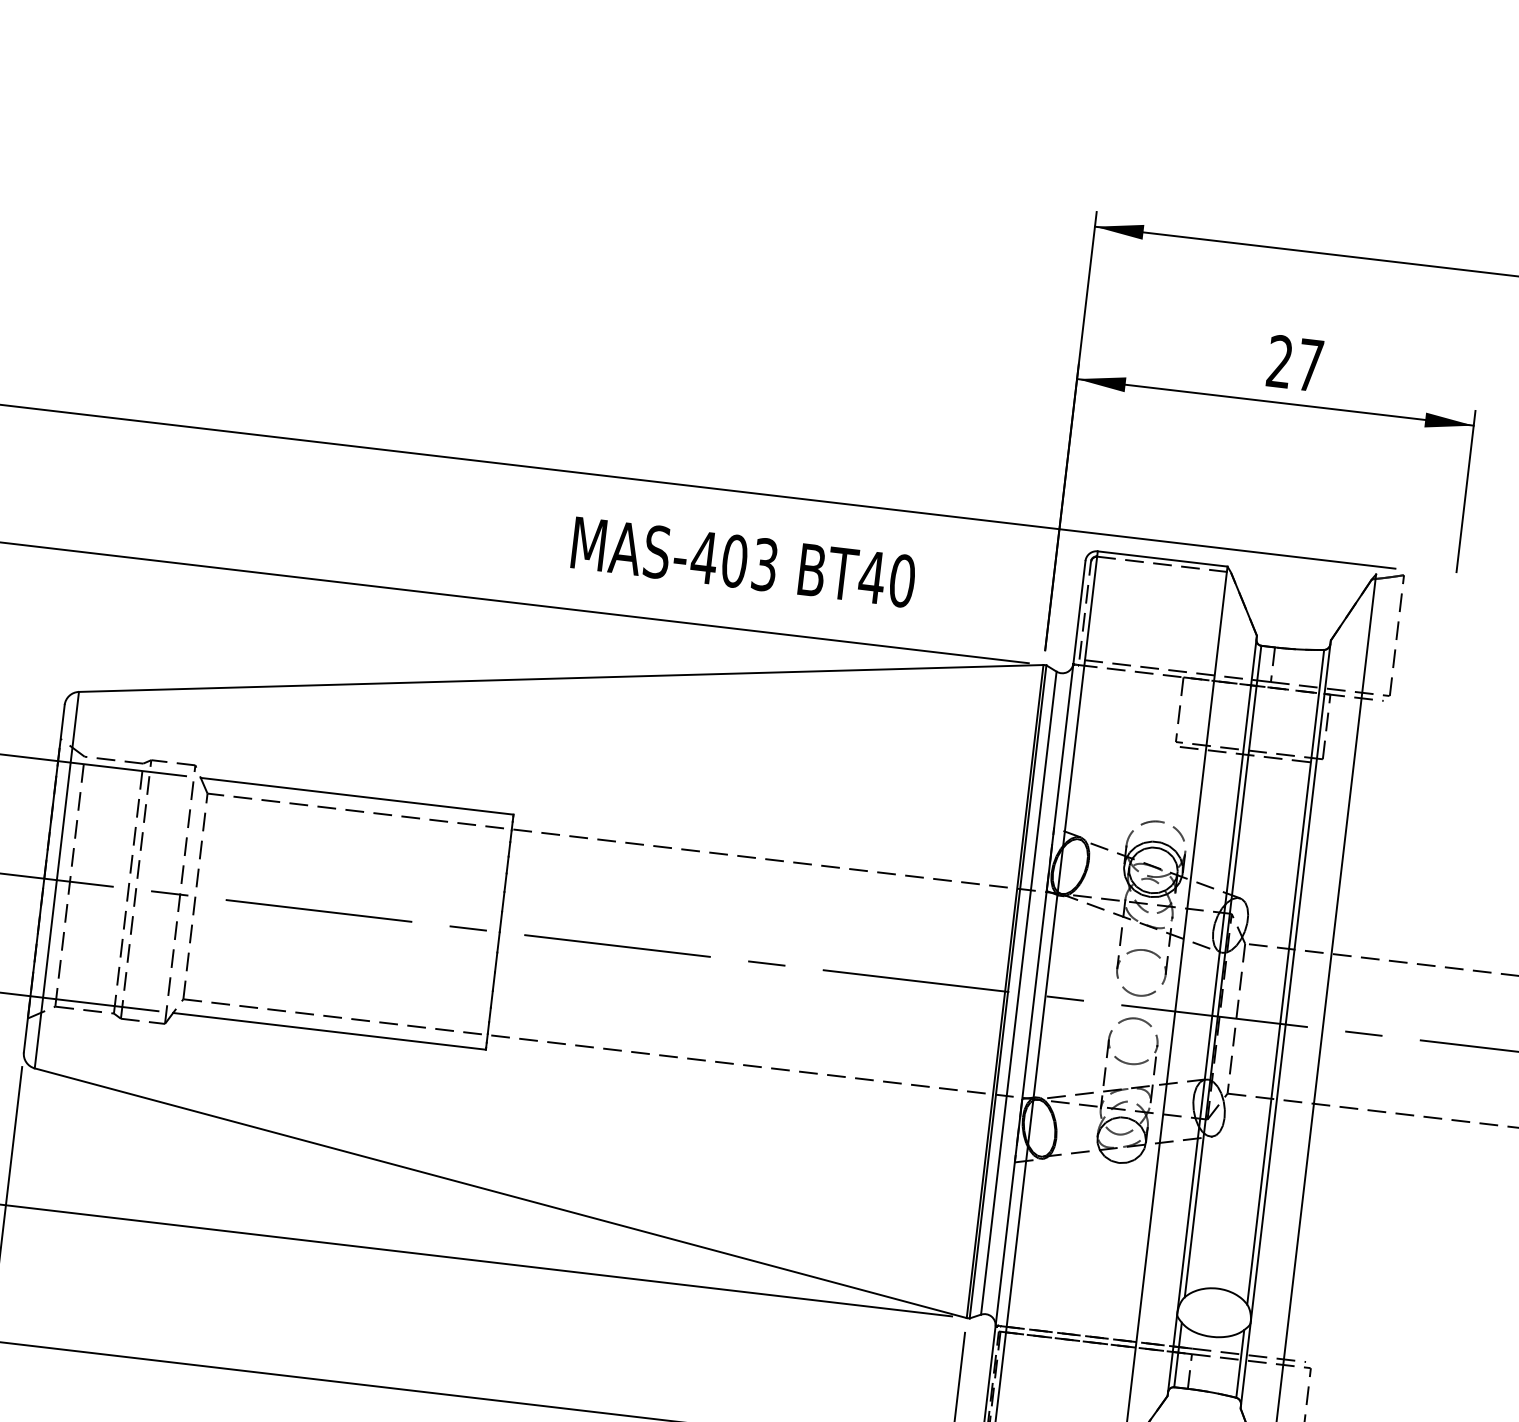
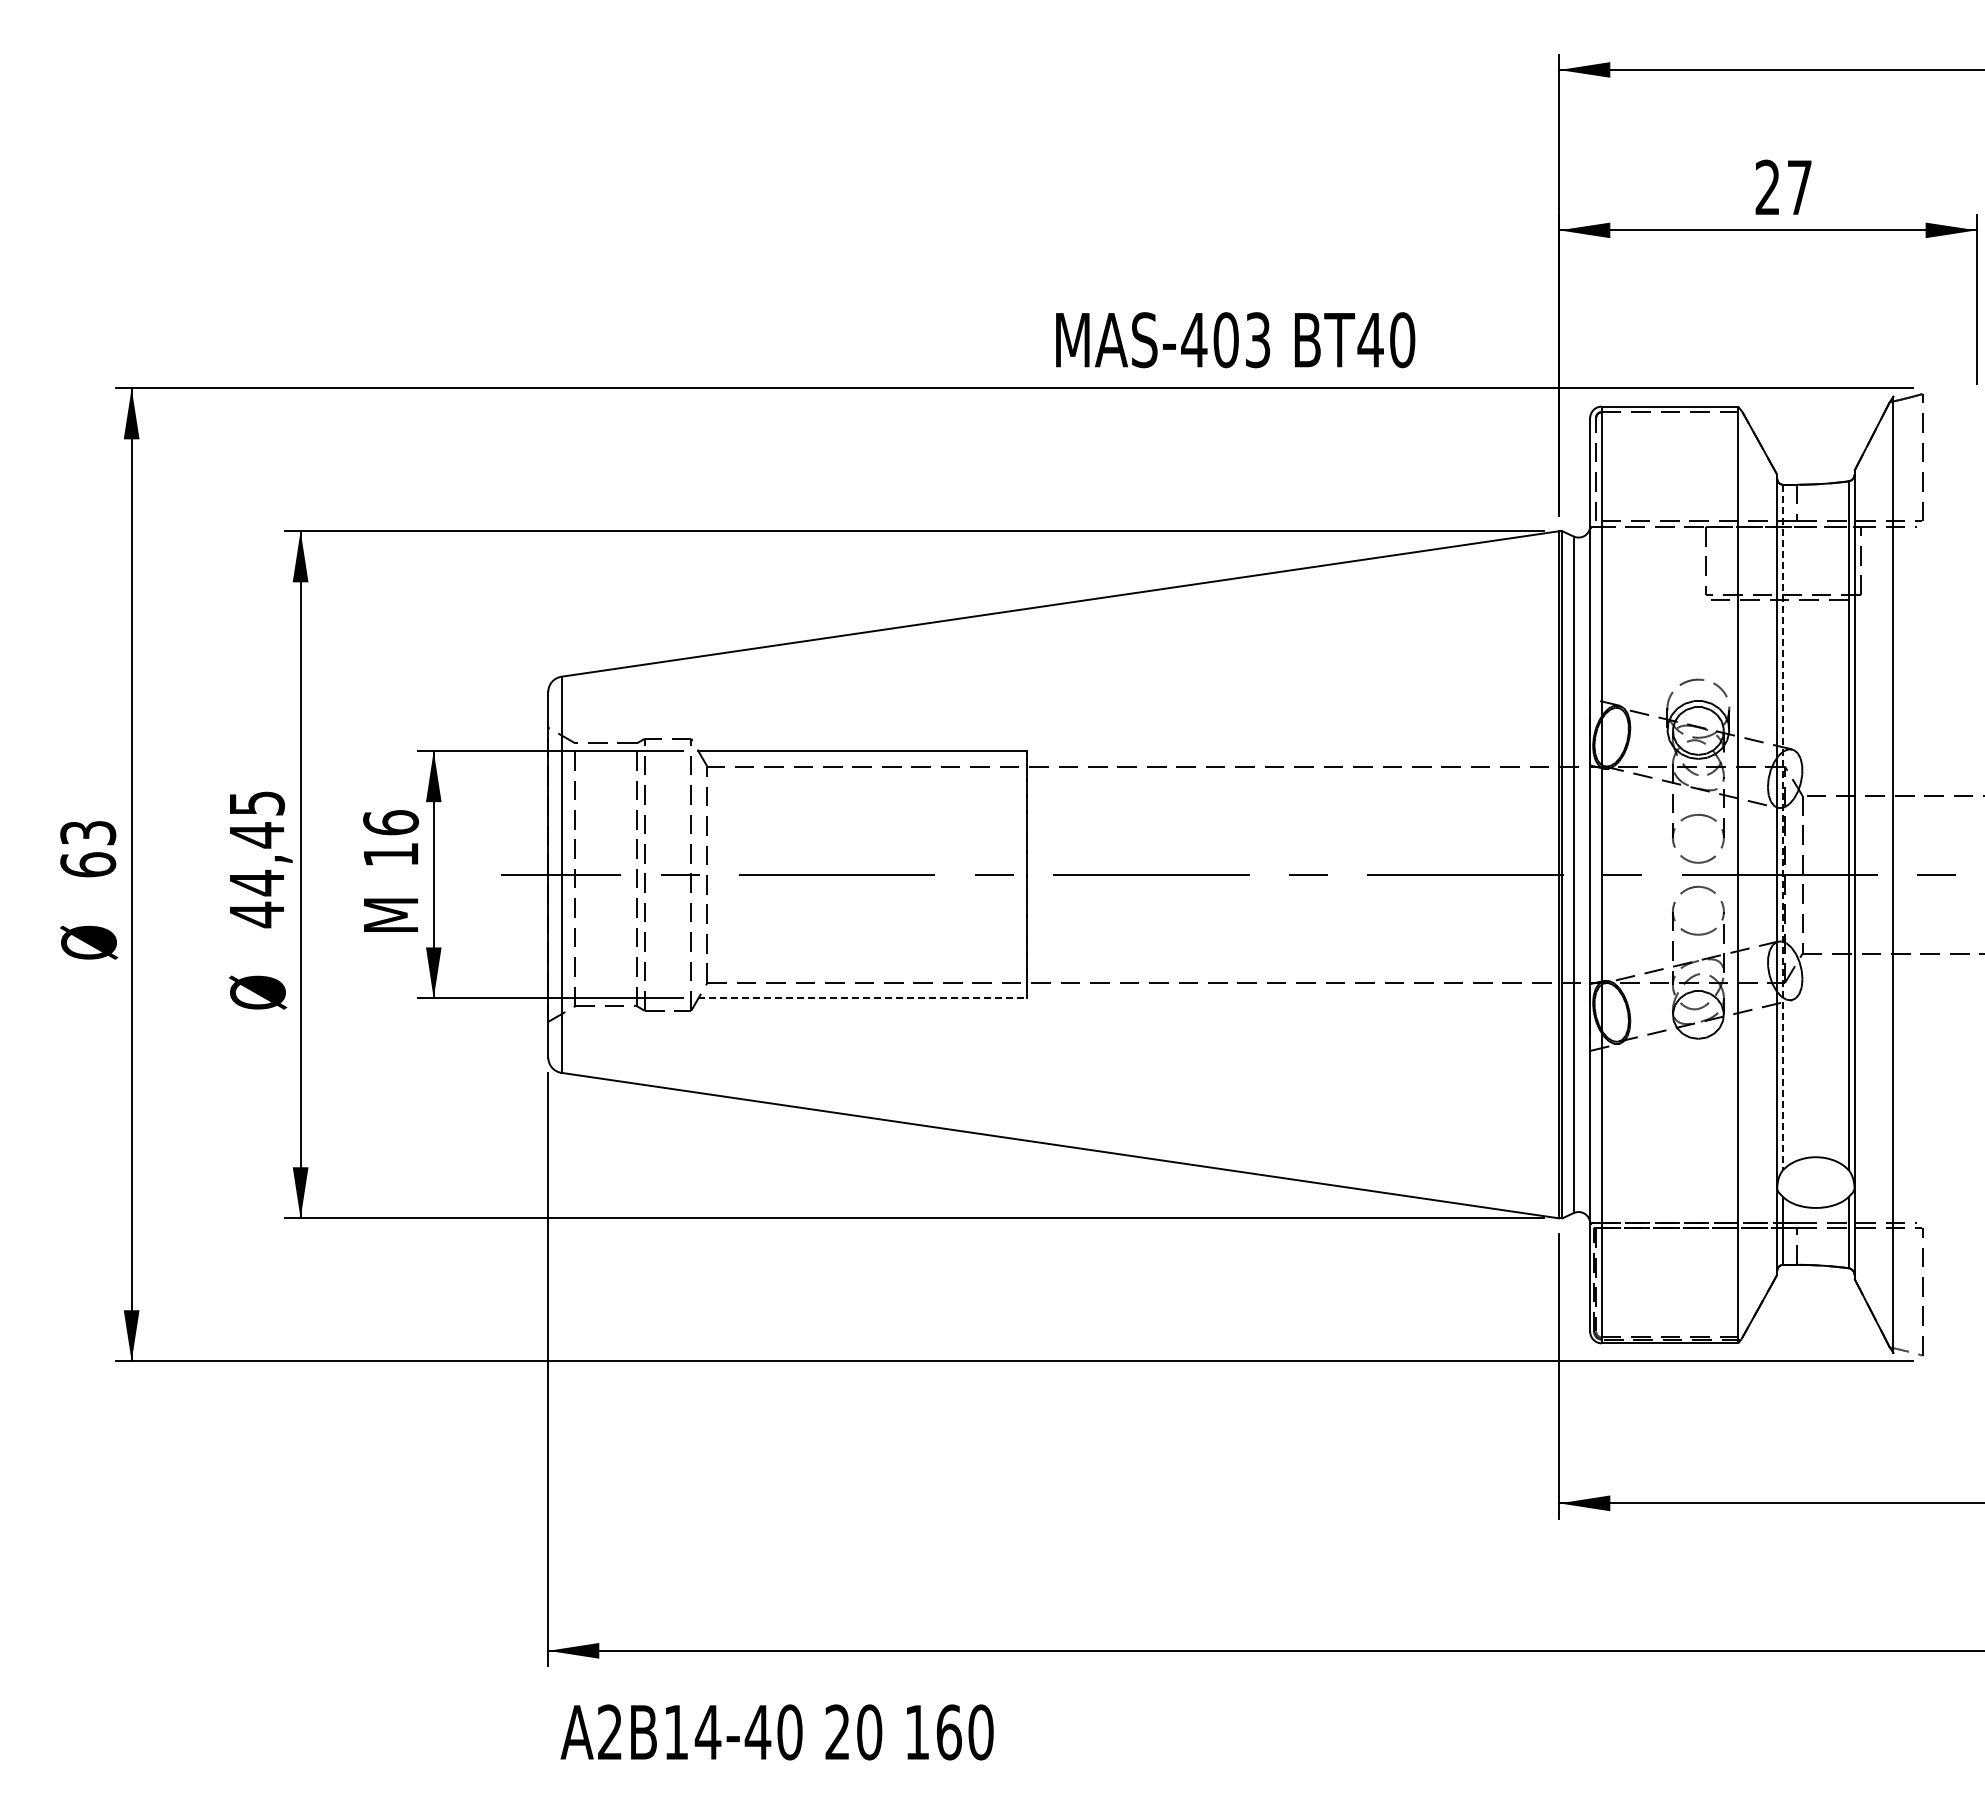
text: (743, 562) -> (1235, 340), moved
line: (1223, 971) -> (1783, 827), solid -> dashed
line: (329, 1031) -> (862, 998), solid -> dashed

